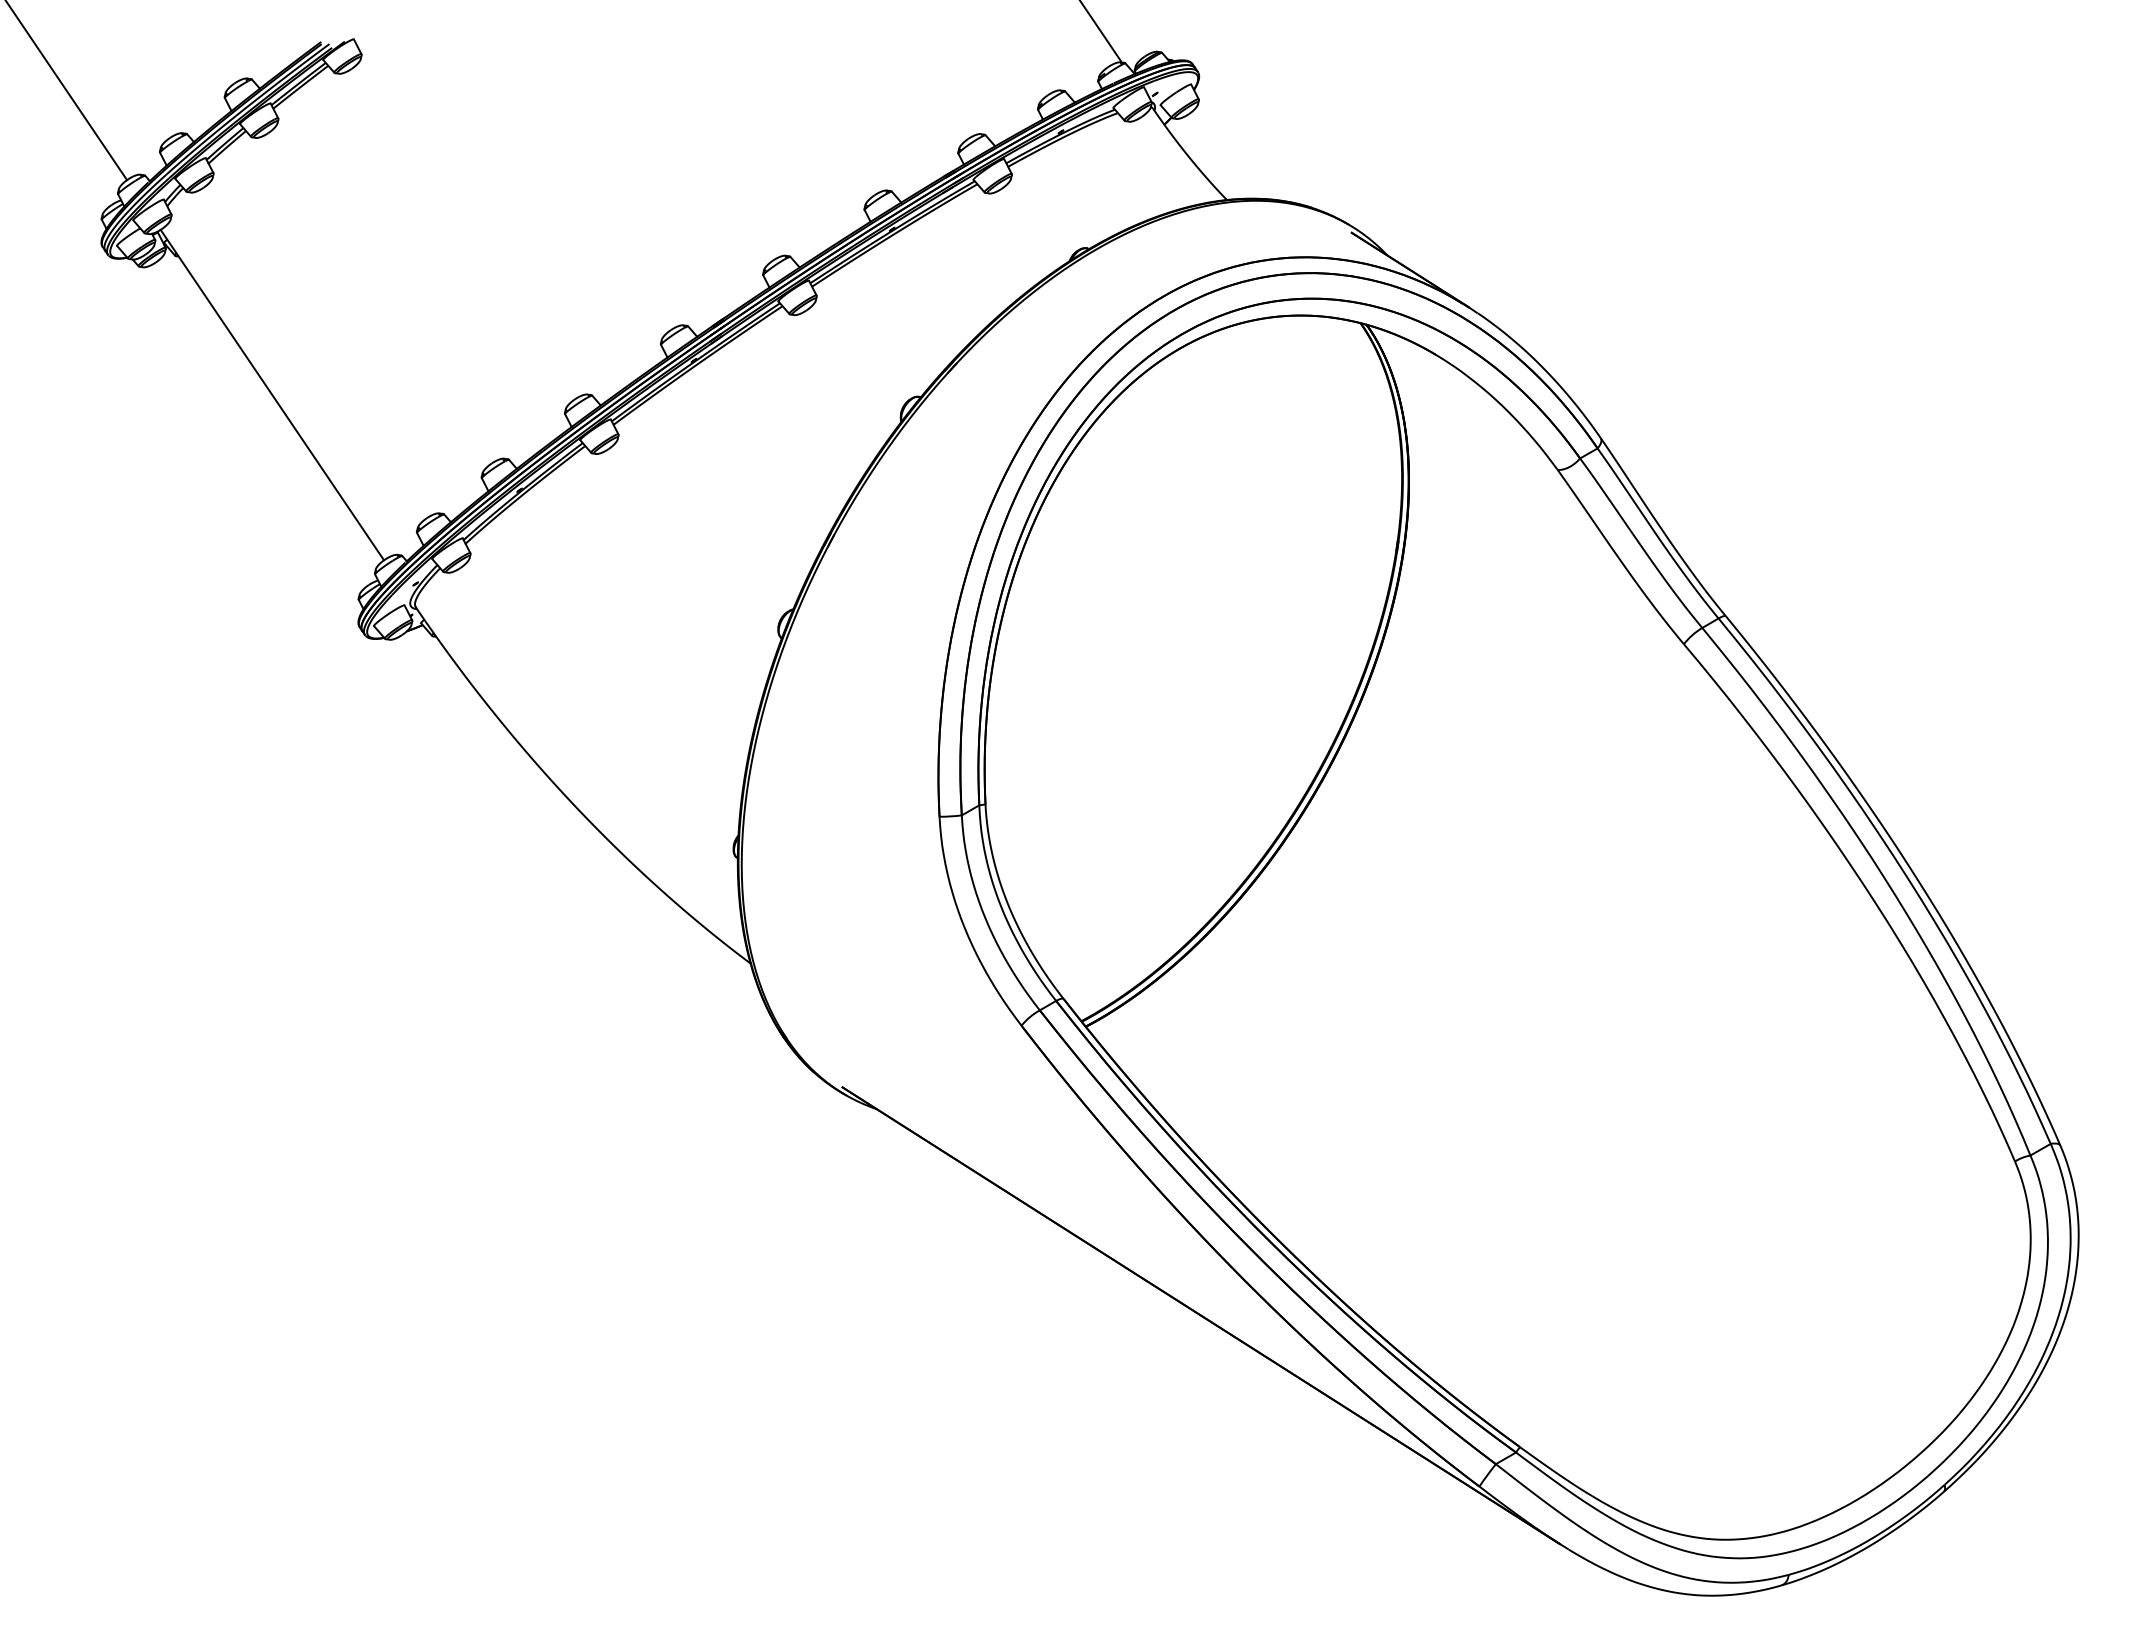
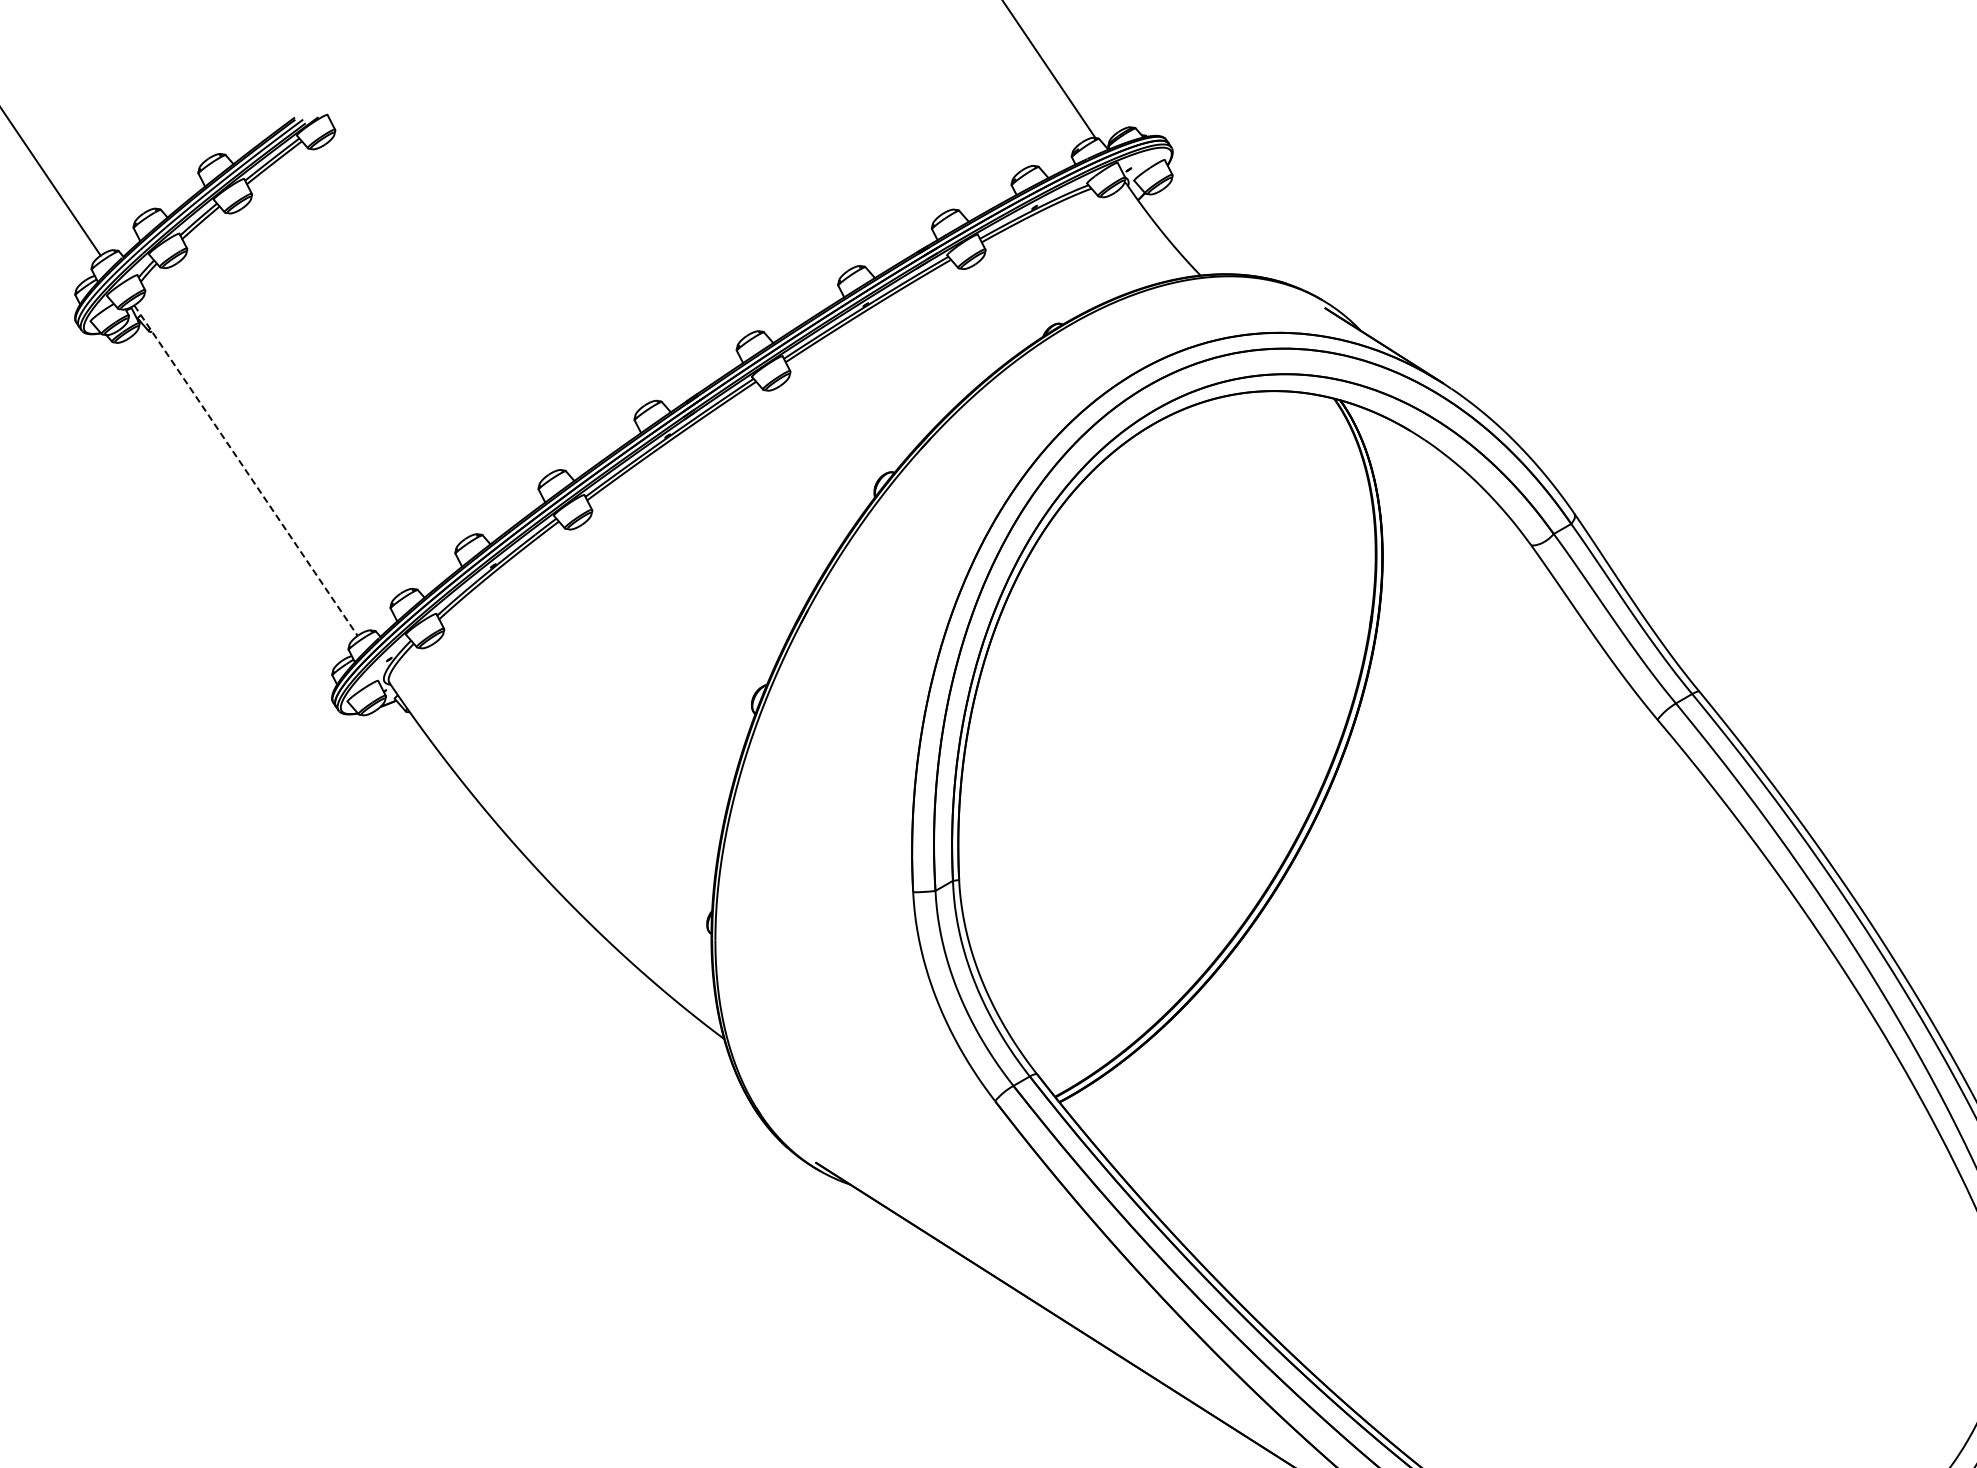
line: (272, 395) -> (246, 471), solid -> dashed

